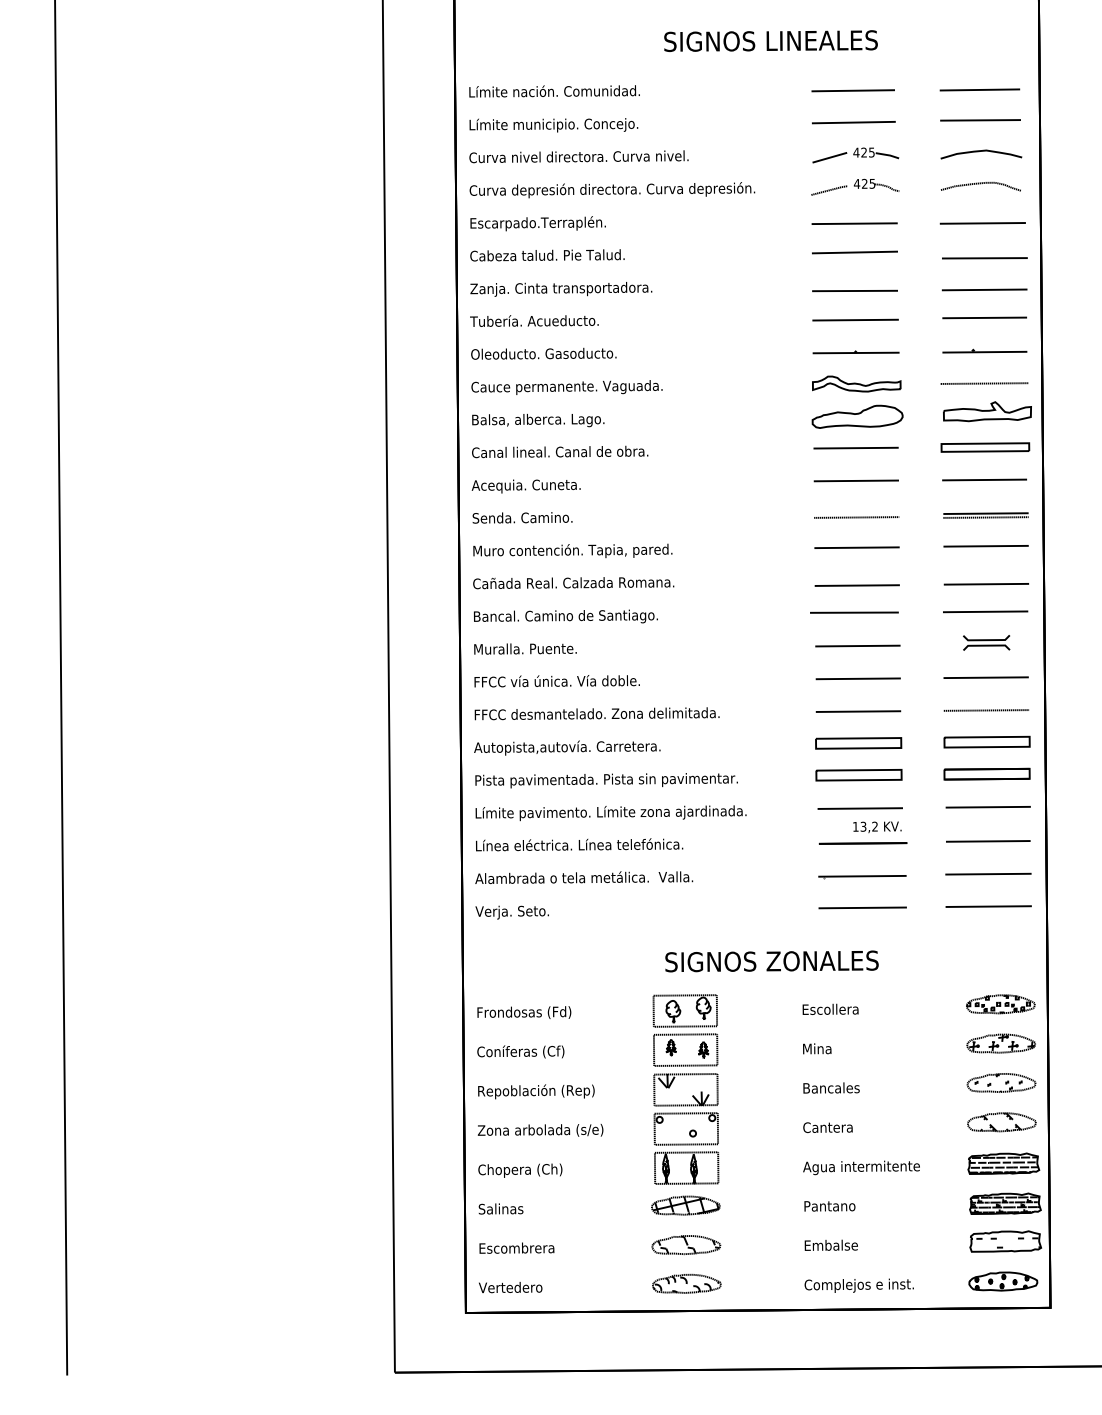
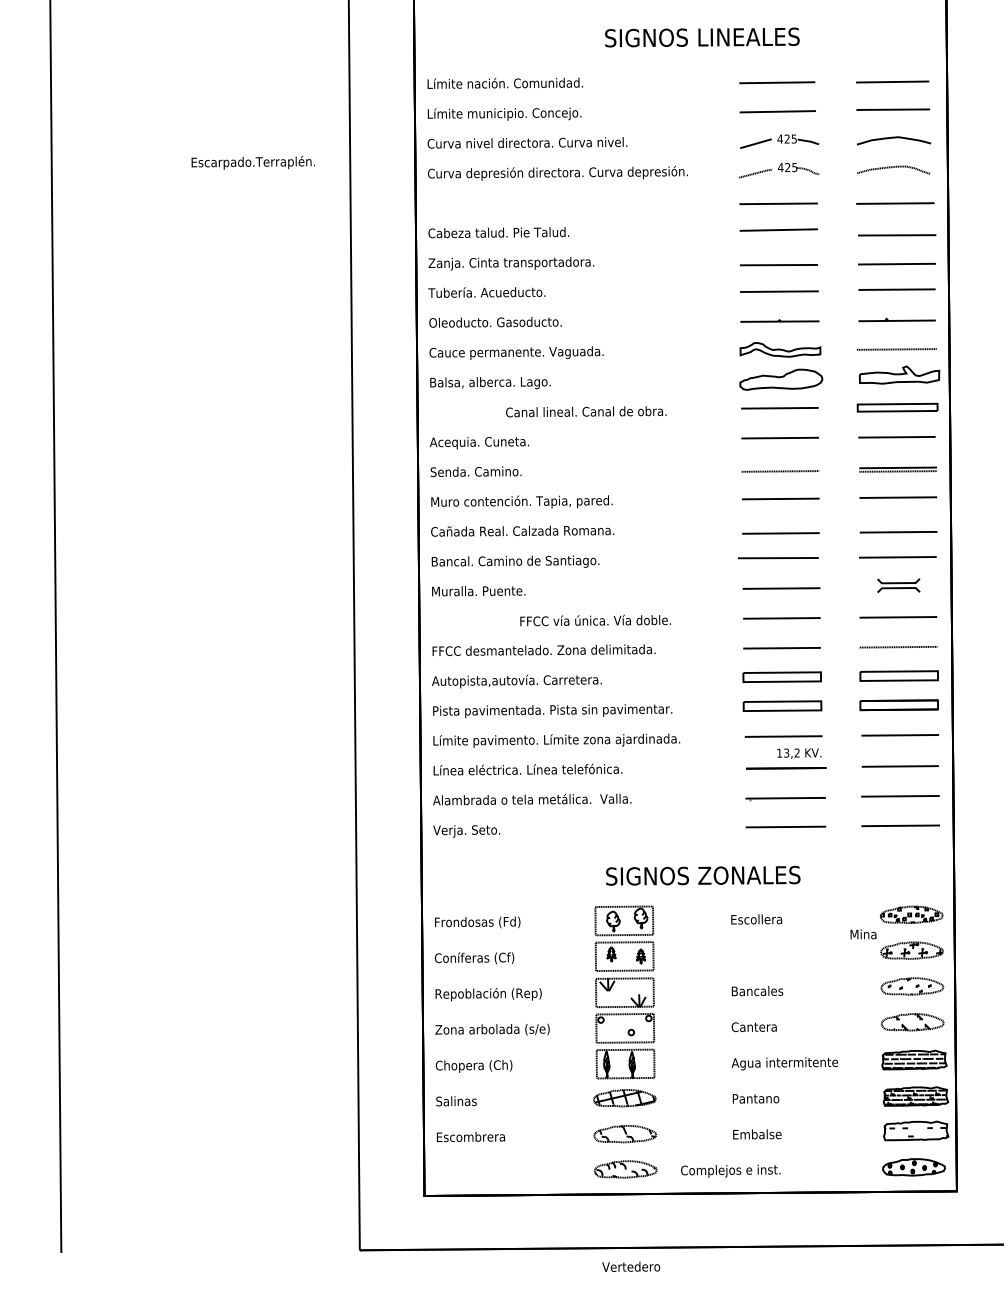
text: (537, 223) -> (252, 162), moved
text: (560, 451) -> (586, 411), moved
text: (557, 681) -> (595, 620), moved
text: (817, 1048) -> (863, 934), moved
text: (858, 1284) -> (730, 1170), moved
text: (510, 1287) -> (631, 1266), moved

